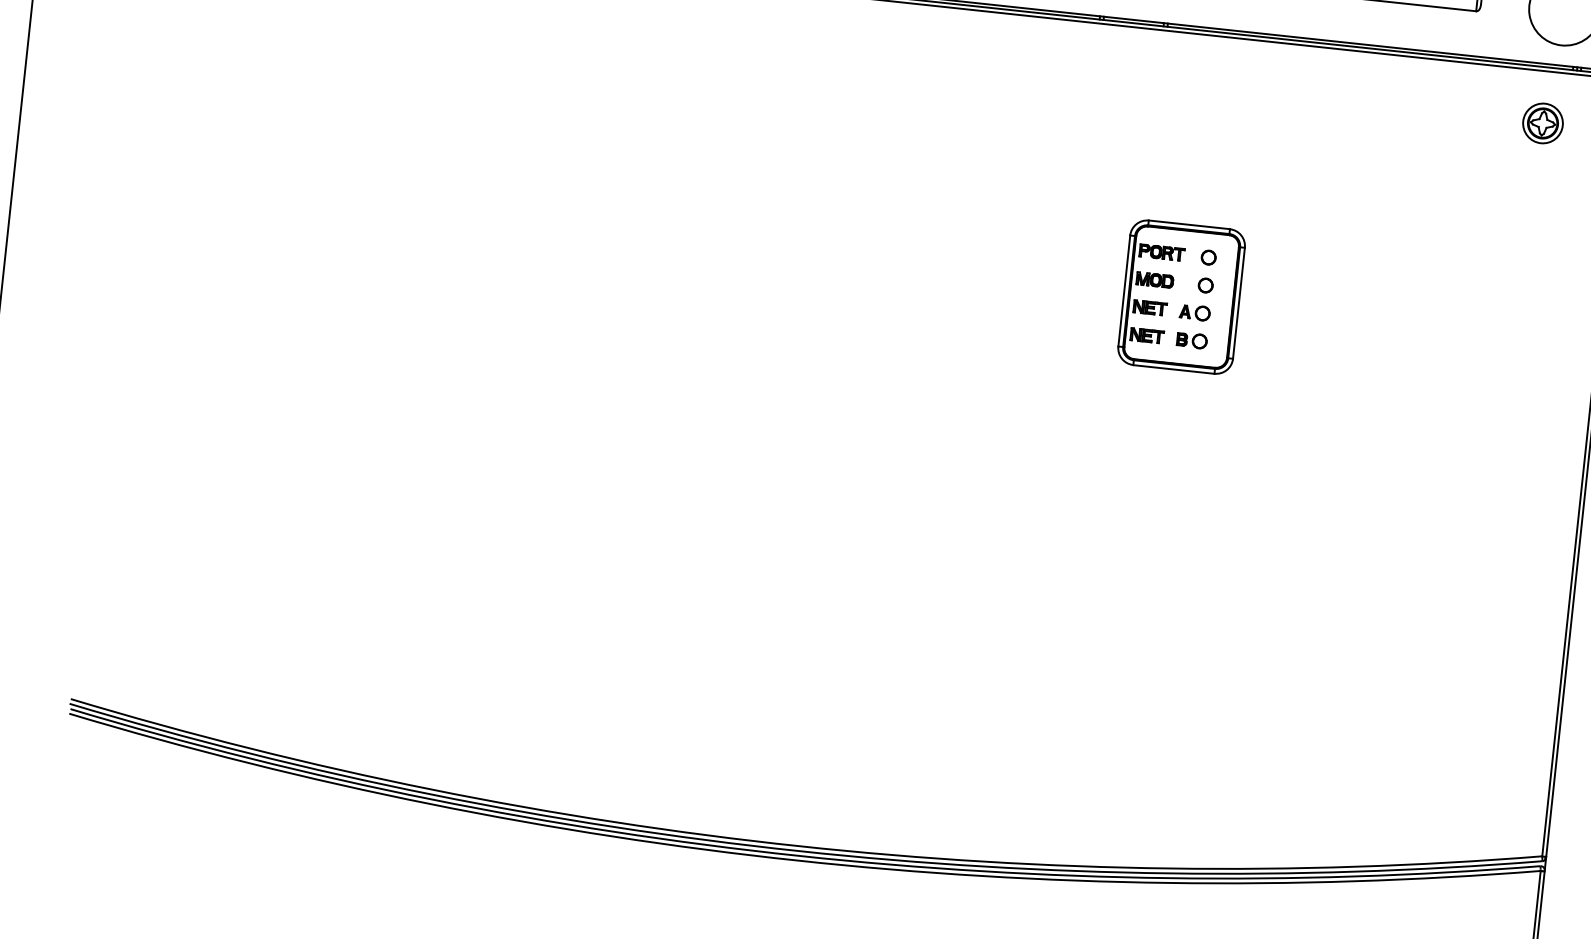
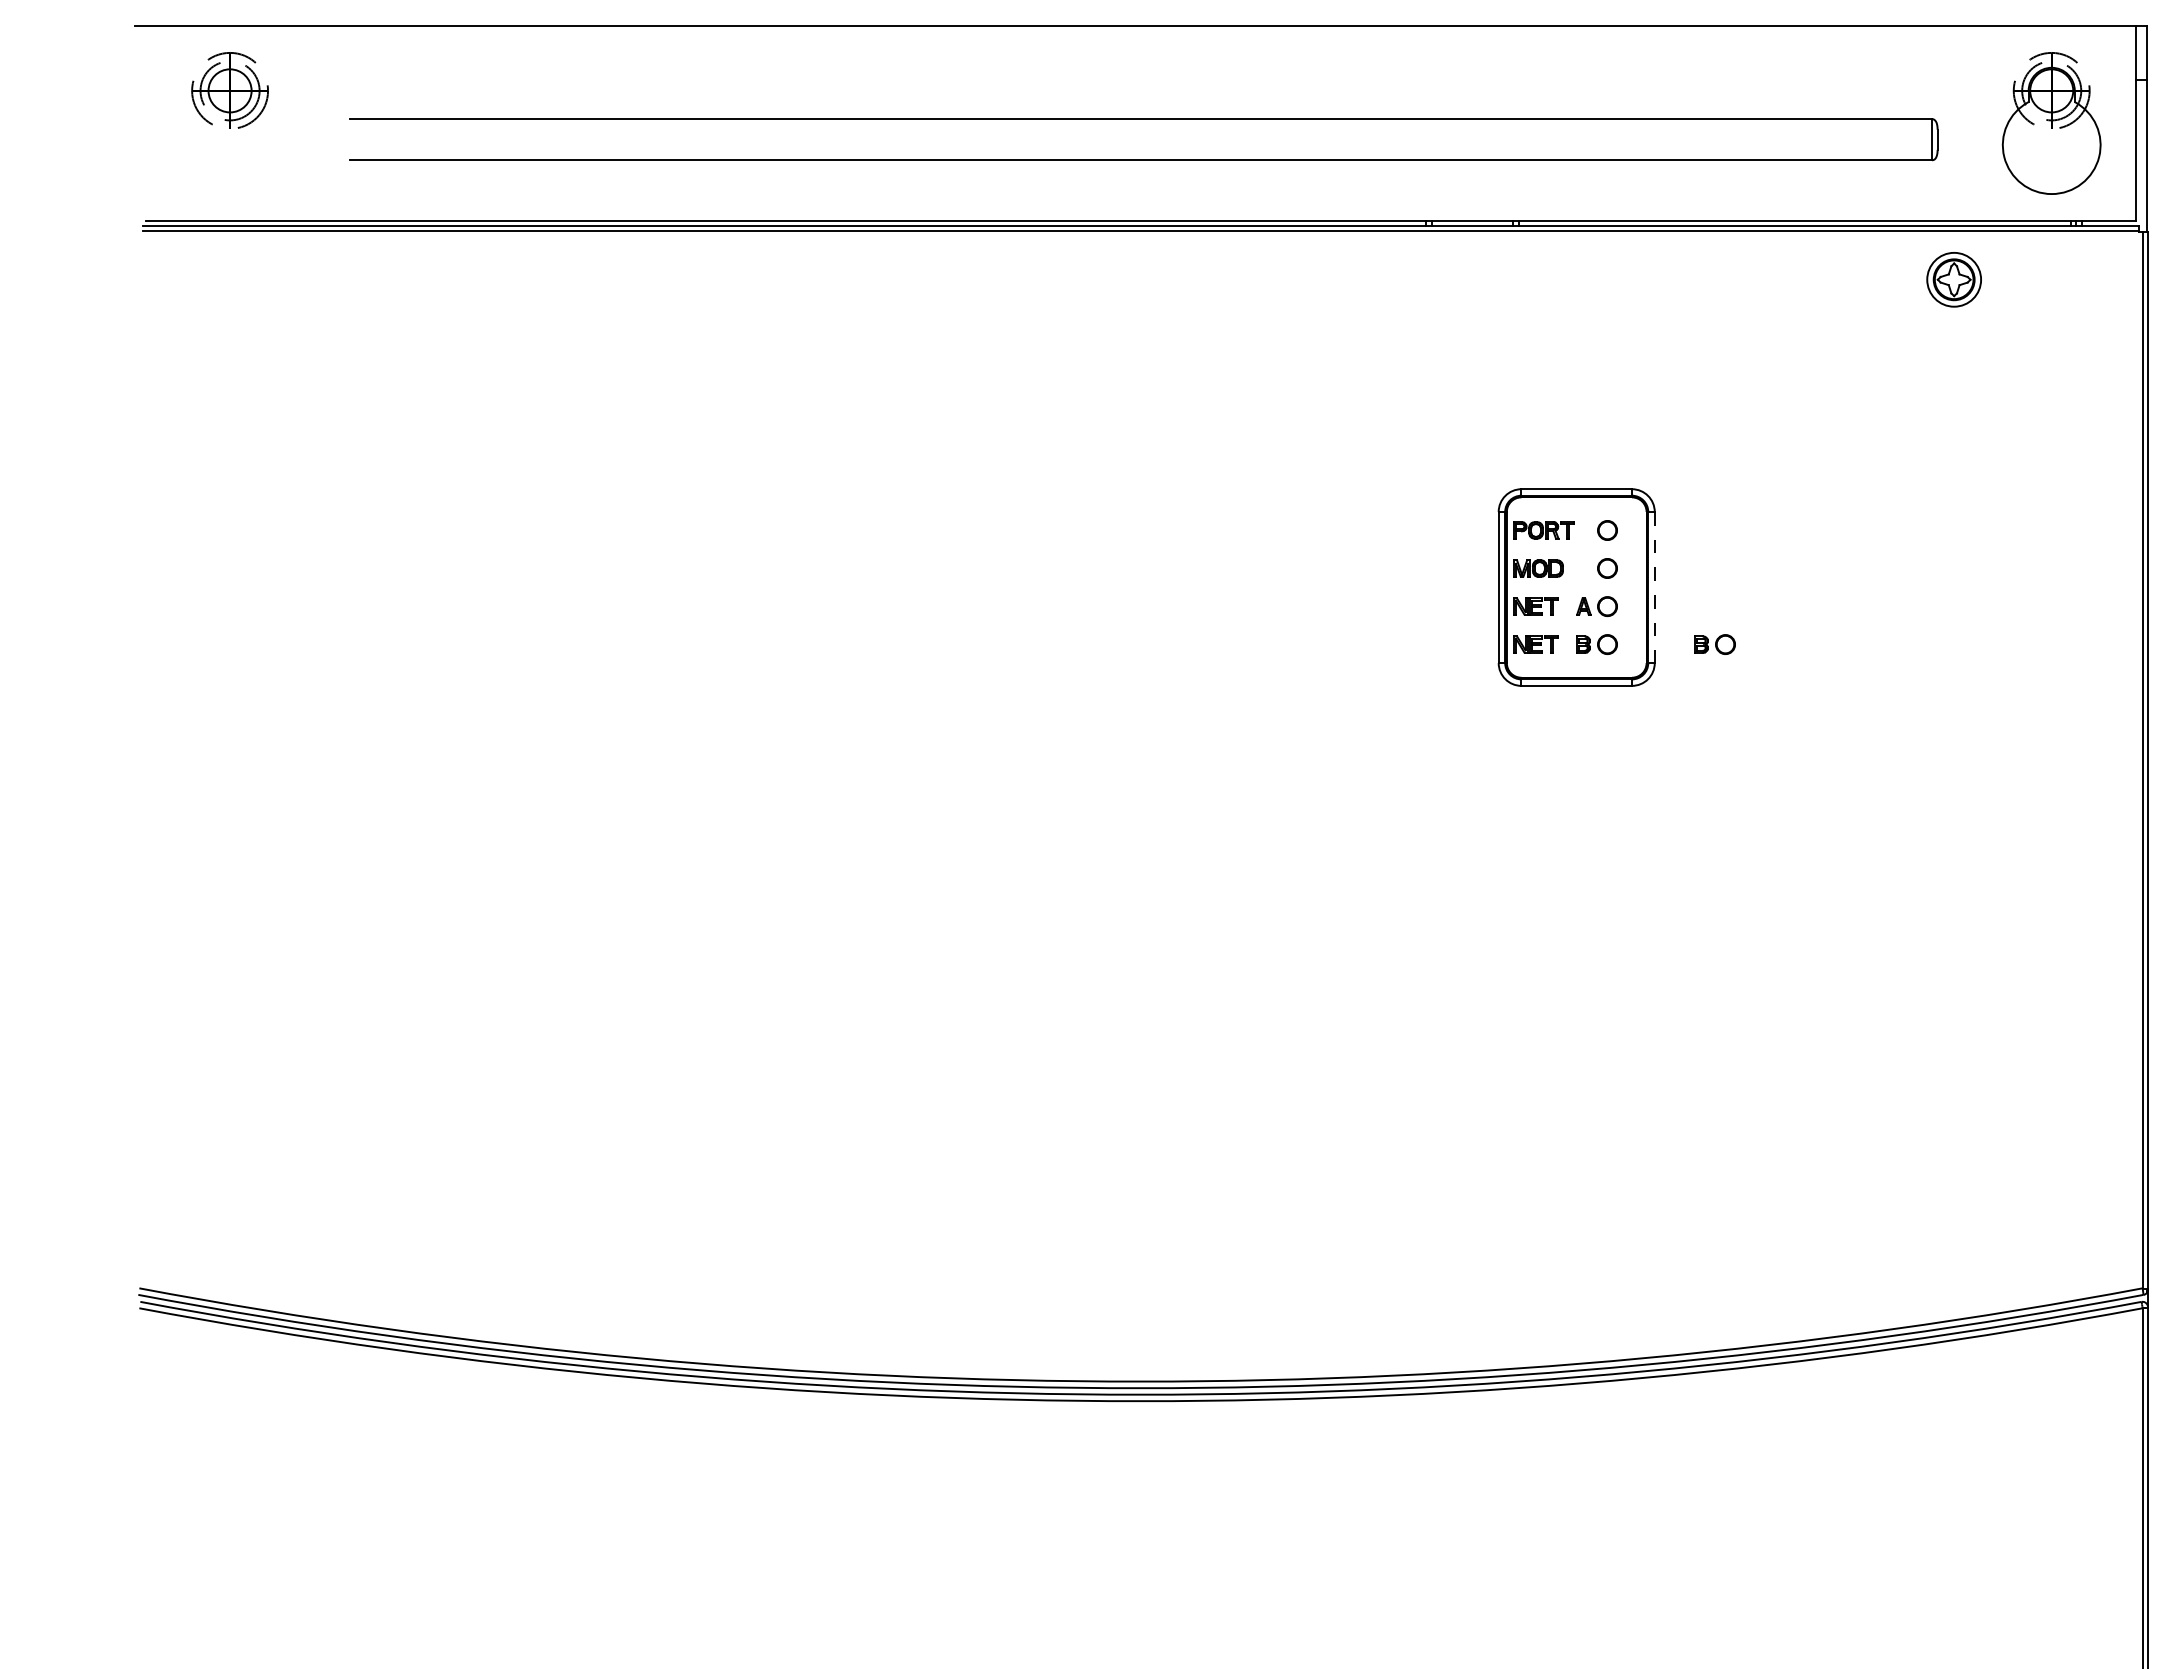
part: (1542, 123) -> (1953, 279), moved
line: (1238, 303) -> (1654, 587), solid -> dashed
part: (1278, 349) -> (1714, 644), added

